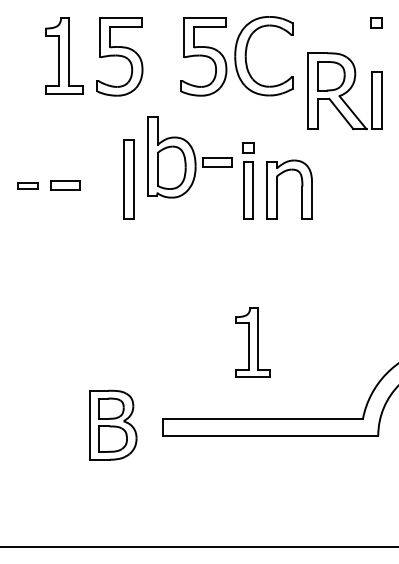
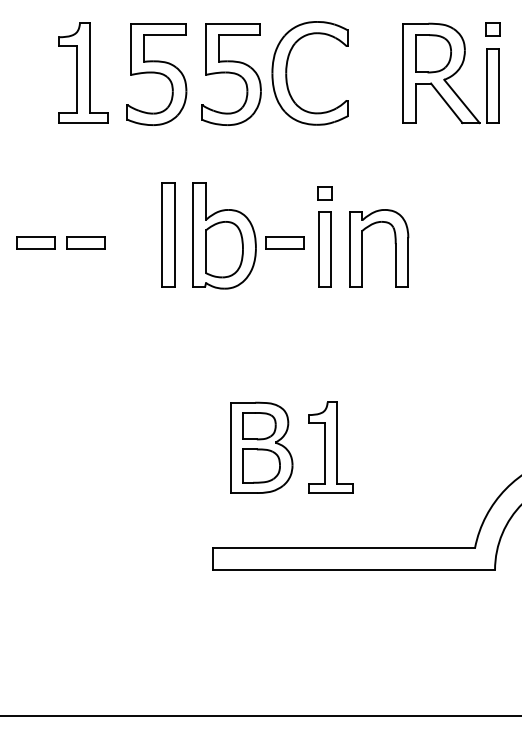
part: (236, 56) -> (274, 73), moved
part: (344, 91) -> (450, 73), moved
part: (189, 157) -> (247, 236), moved
part: (27, 185) -> (35, 242), size x1.43
part: (113, 424) -> (262, 446), moved

